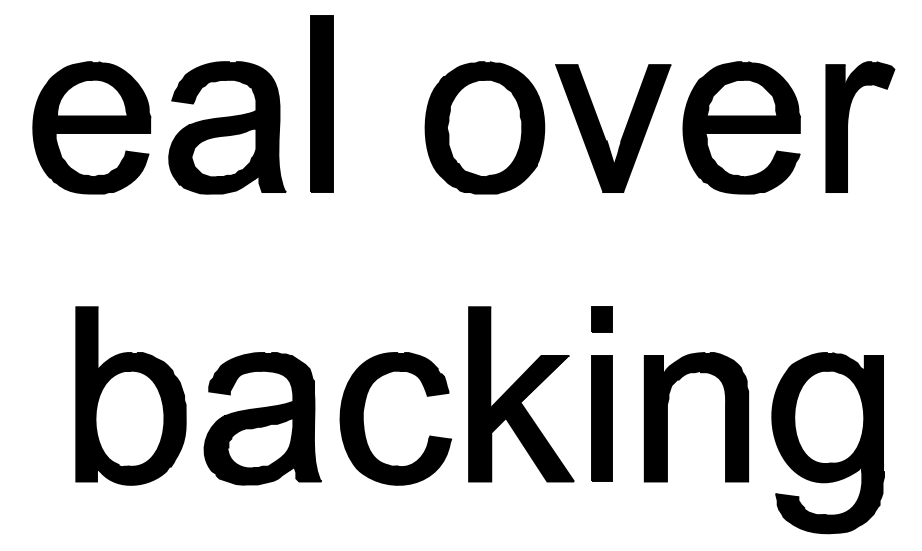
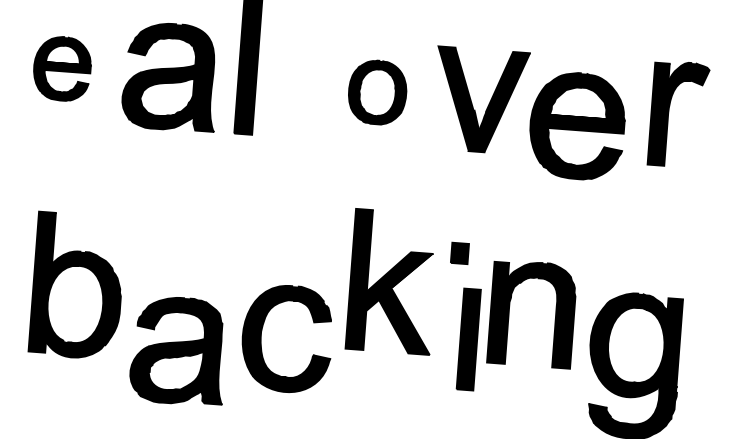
part: (91, 127) -> (62, 68), size x0.6
part: (484, 127) -> (377, 92), size x0.6
part: (741, 127) -> (577, 125), moved
part: (521, 394) -> (392, 282), moved
part: (667, 417) -> (509, 312), moved
part: (262, 418) -> (178, 350), moved
part: (601, 418) -> (468, 339), moved
part: (364, 425) -> (261, 342), moved

